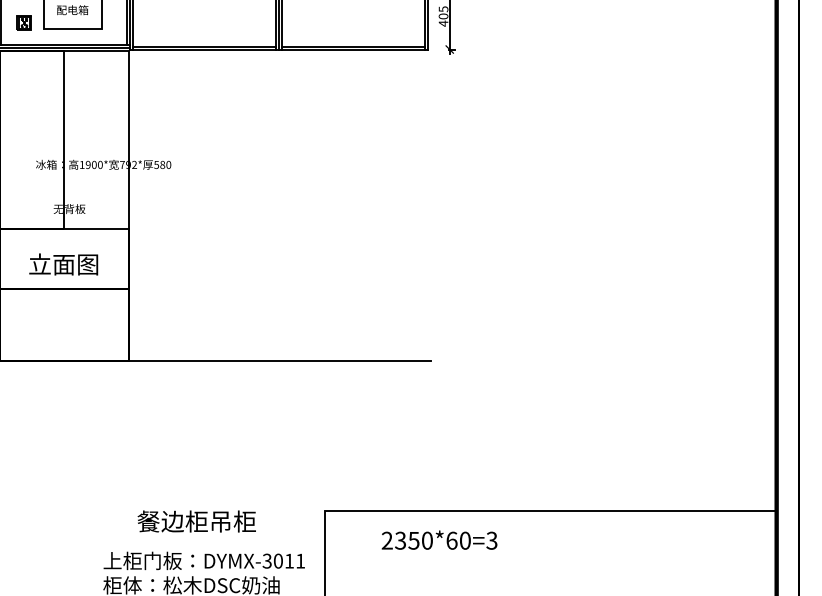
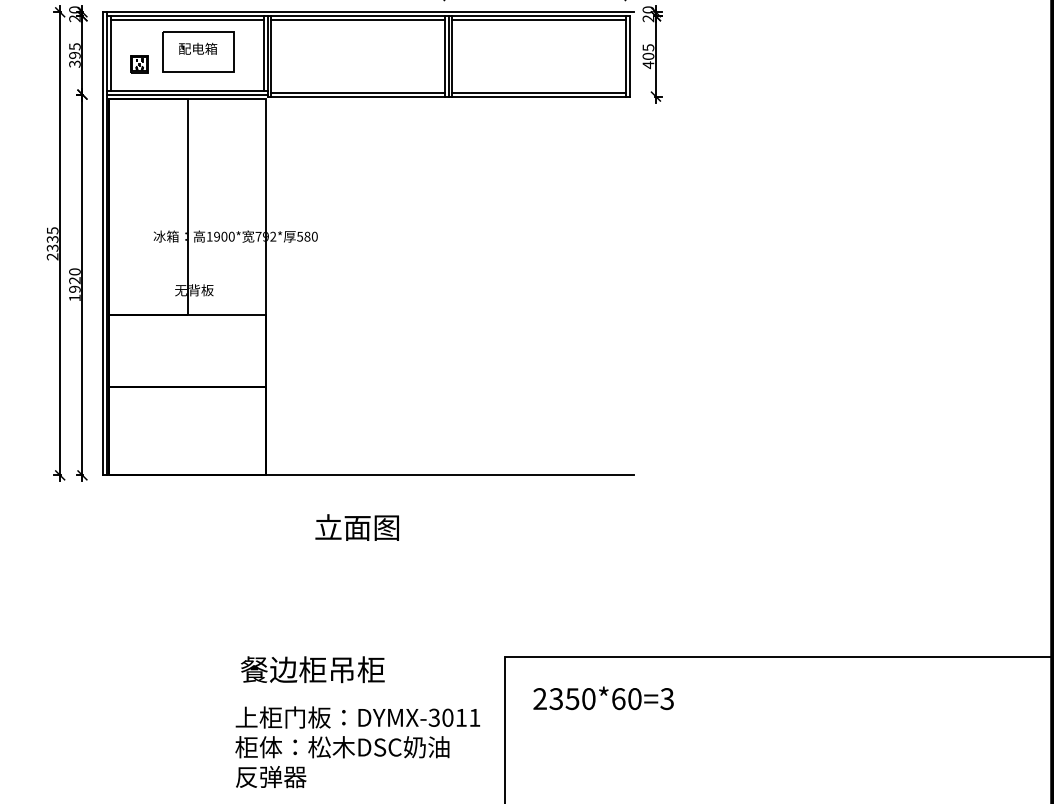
text: (63, 264) -> (356, 527), moved
text: (196, 521) -> (312, 669), moved
text: (439, 540) -> (603, 698), moved

